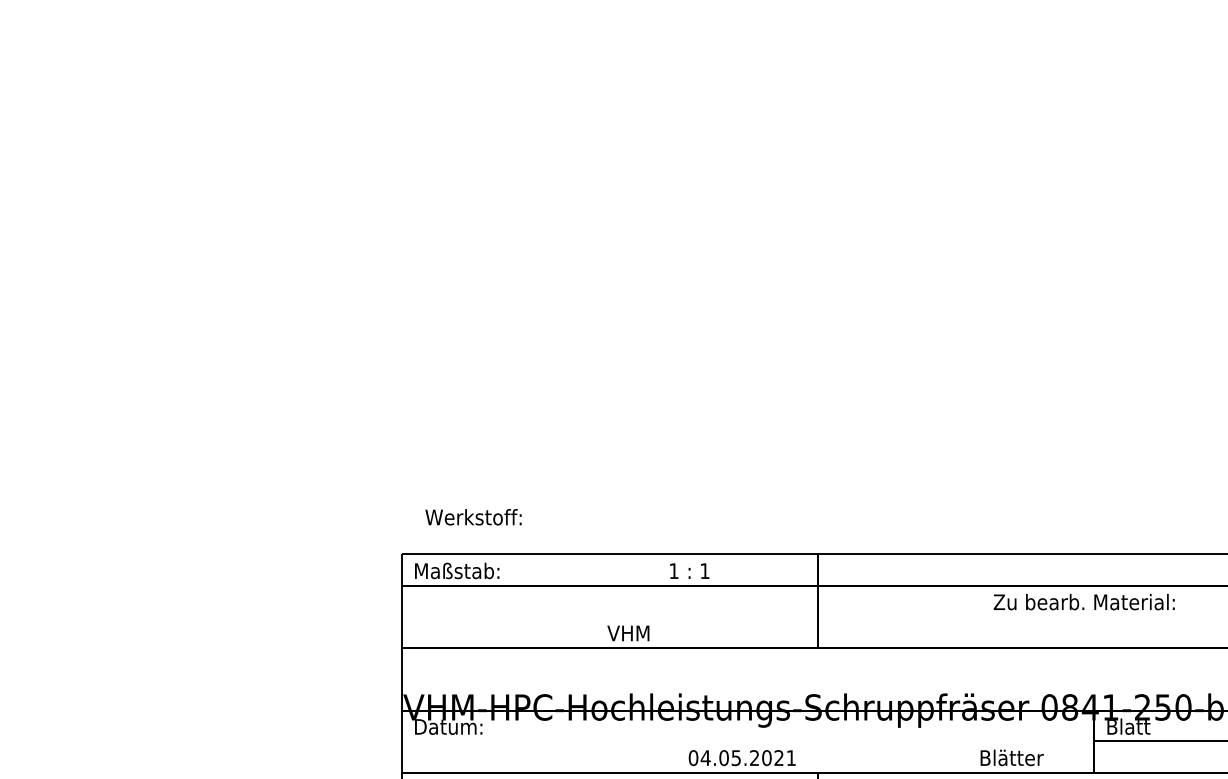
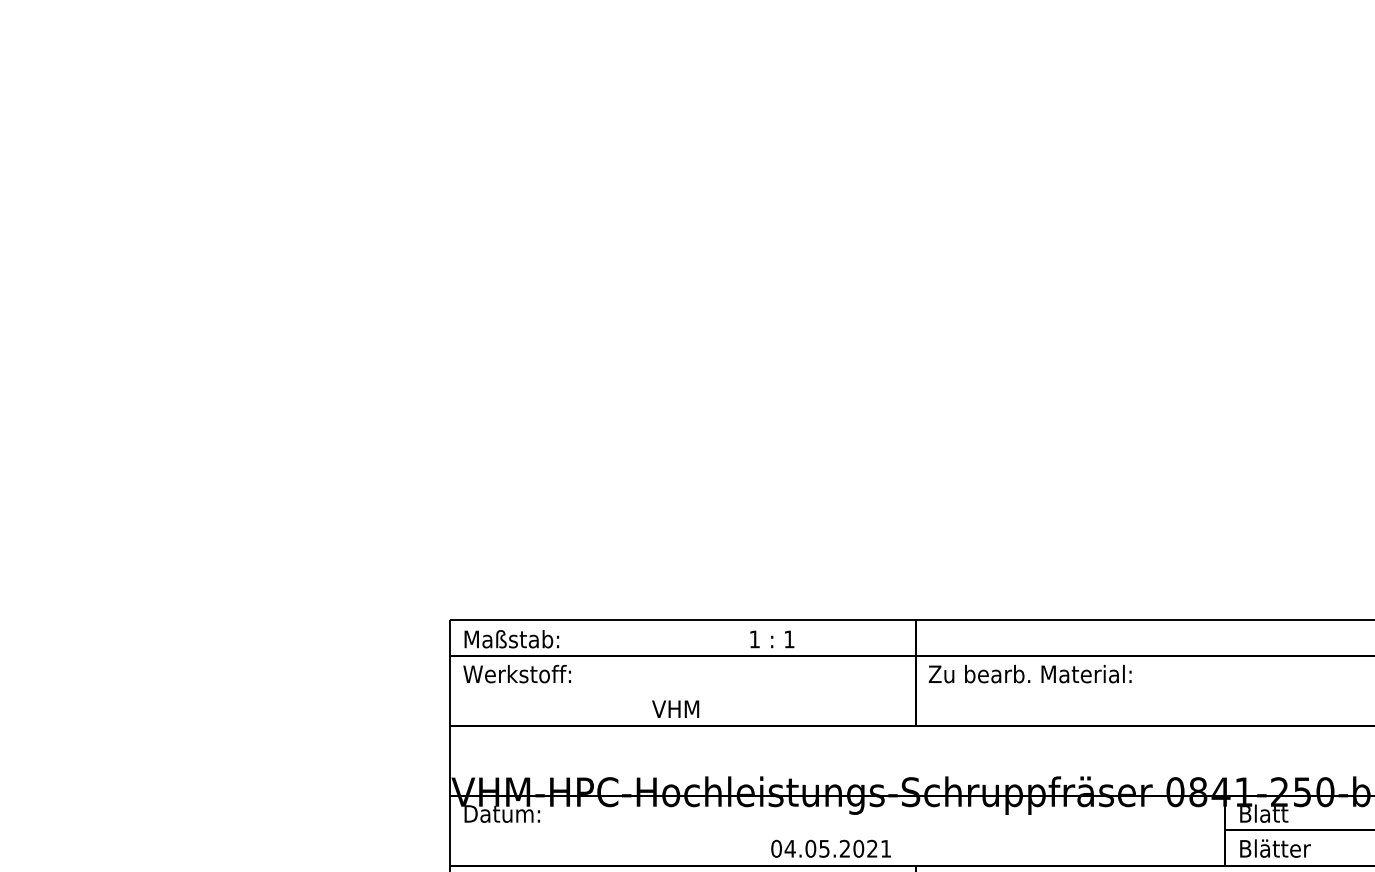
text: (472, 517) -> (516, 674), moved
text: (1083, 602) -> (1029, 674), moved
text: (628, 632) -> (675, 708), moved
text: (1012, 757) -> (1275, 848), moved

